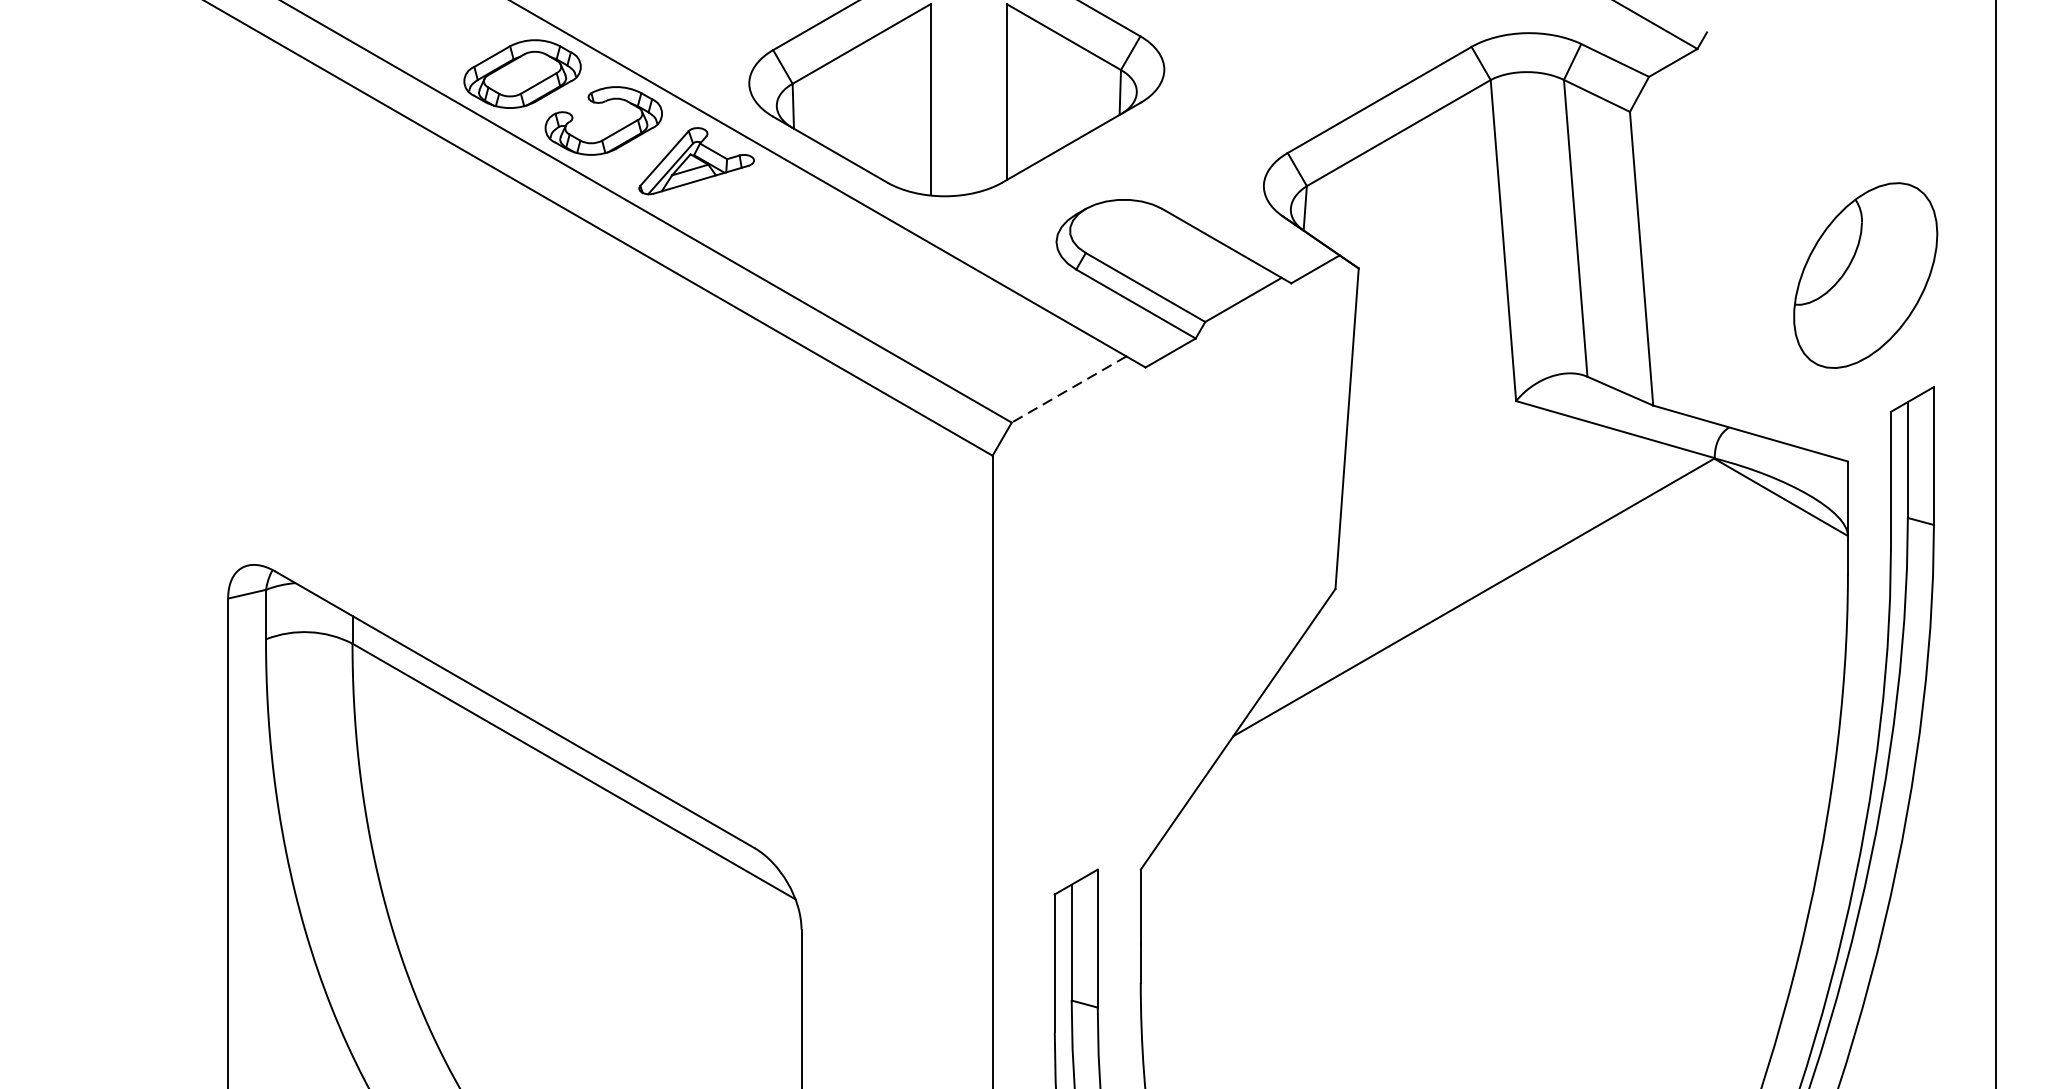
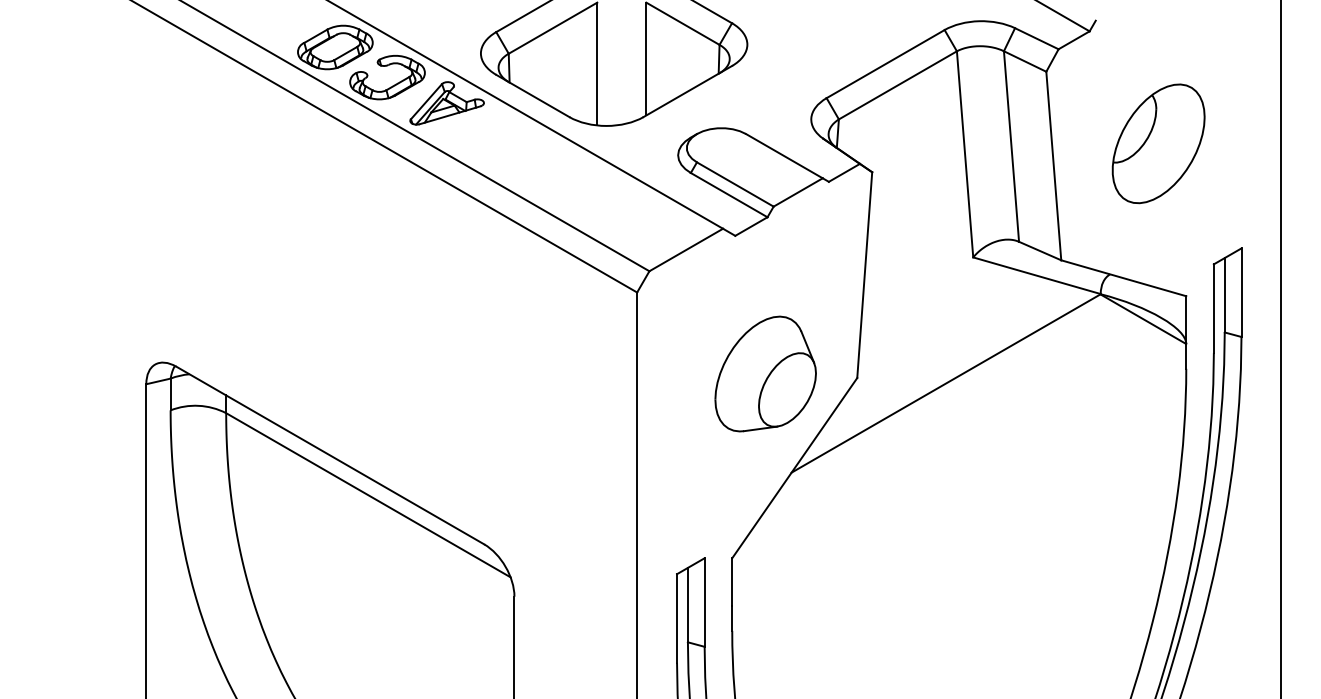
part: (1865, 275) -> (1158, 143), moved
line: (1069, 390) -> (686, 250), dashed -> solid
part: (1192, 581) -> (765, 373), added

